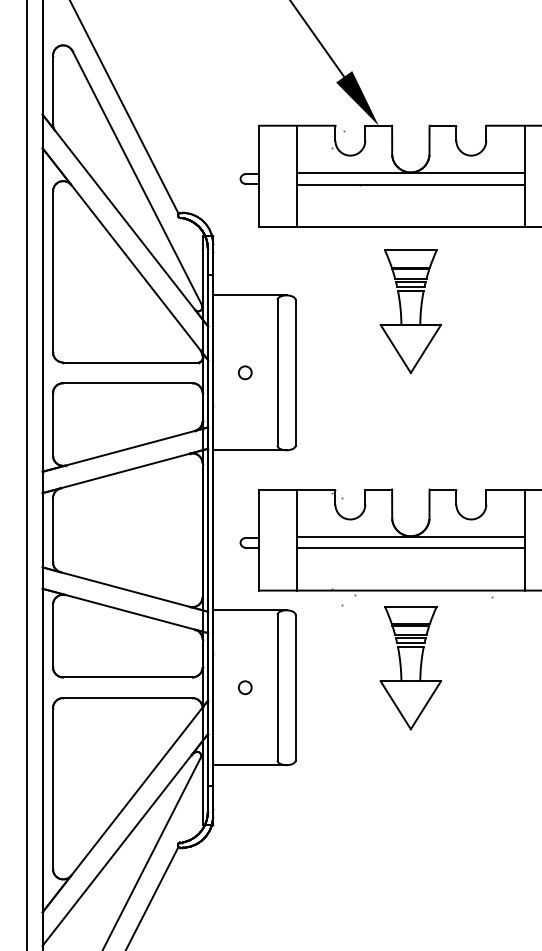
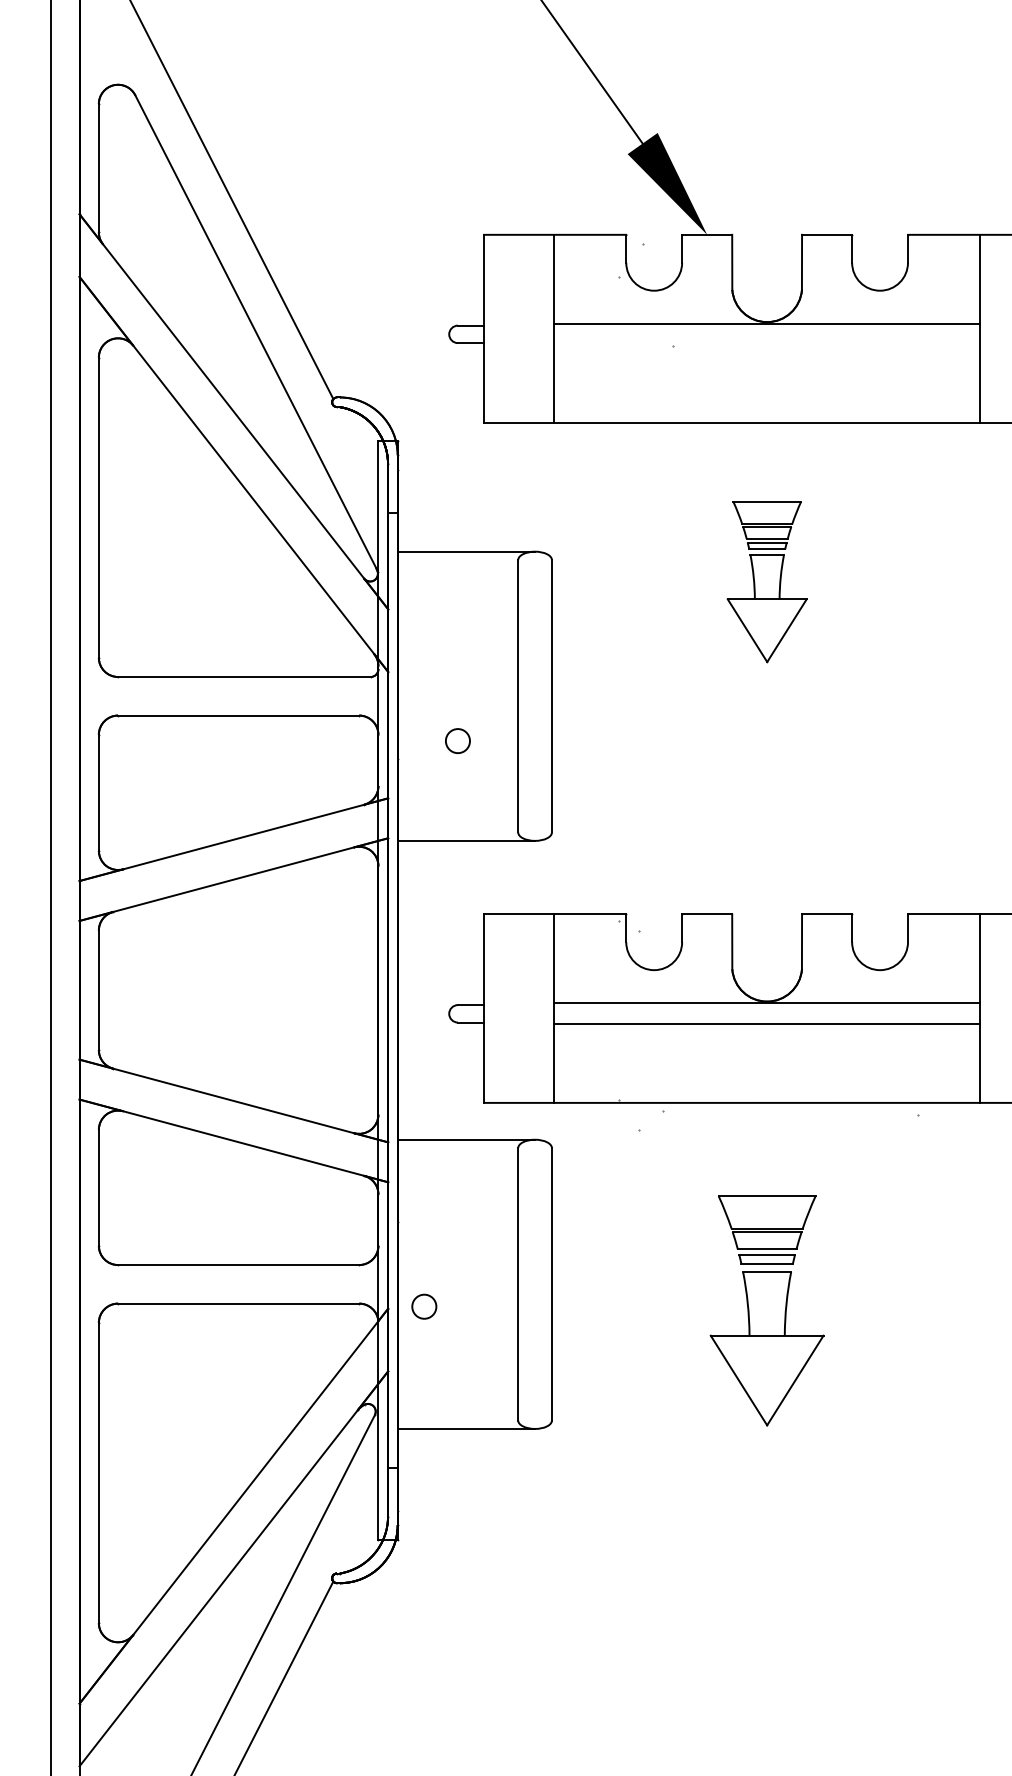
line: (410, 184) -> (766, 344), removed
part: (410, 311) -> (766, 581), size x0.7
circle: (245, 372) -> (458, 740), moved
part: (410, 668) -> (766, 1311), moved
circle: (245, 687) -> (424, 1306), moved

